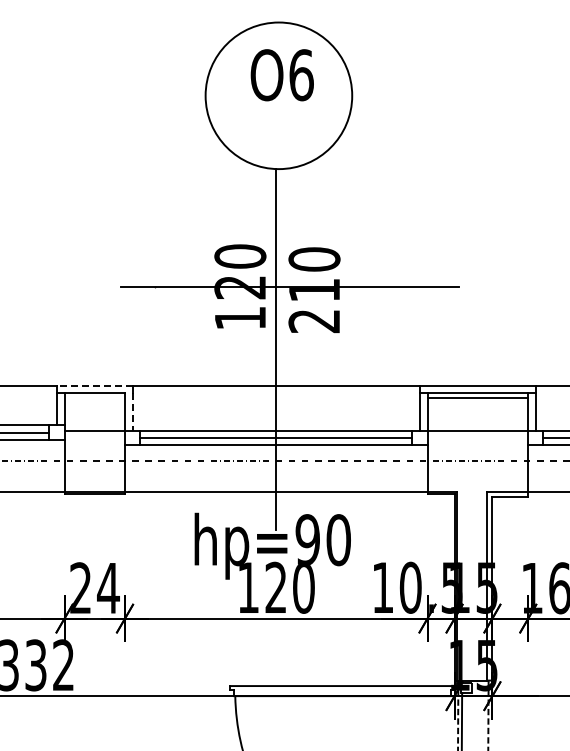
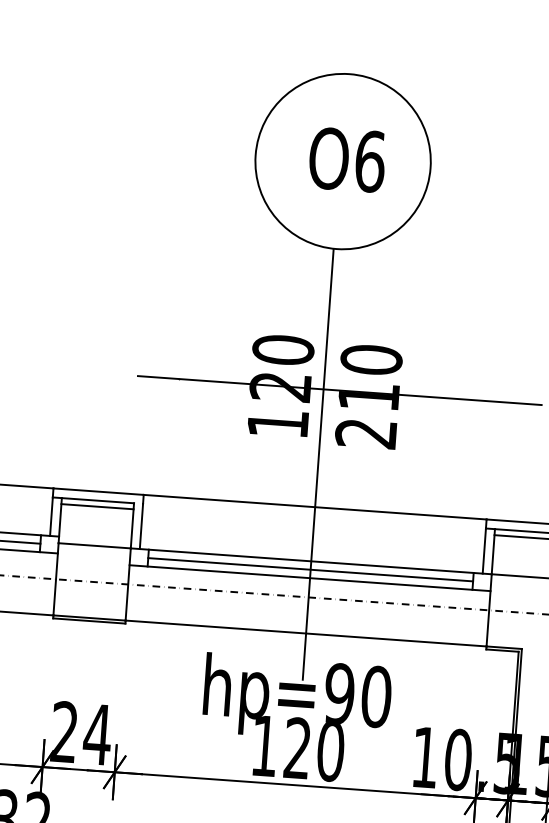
text: (281, 75) -> (346, 160), moved
line: (94, 385) -> (98, 491), dashed -> solid
line: (94, 398) -> (97, 506), added
line: (132, 412) -> (141, 526), dashed -> solid

